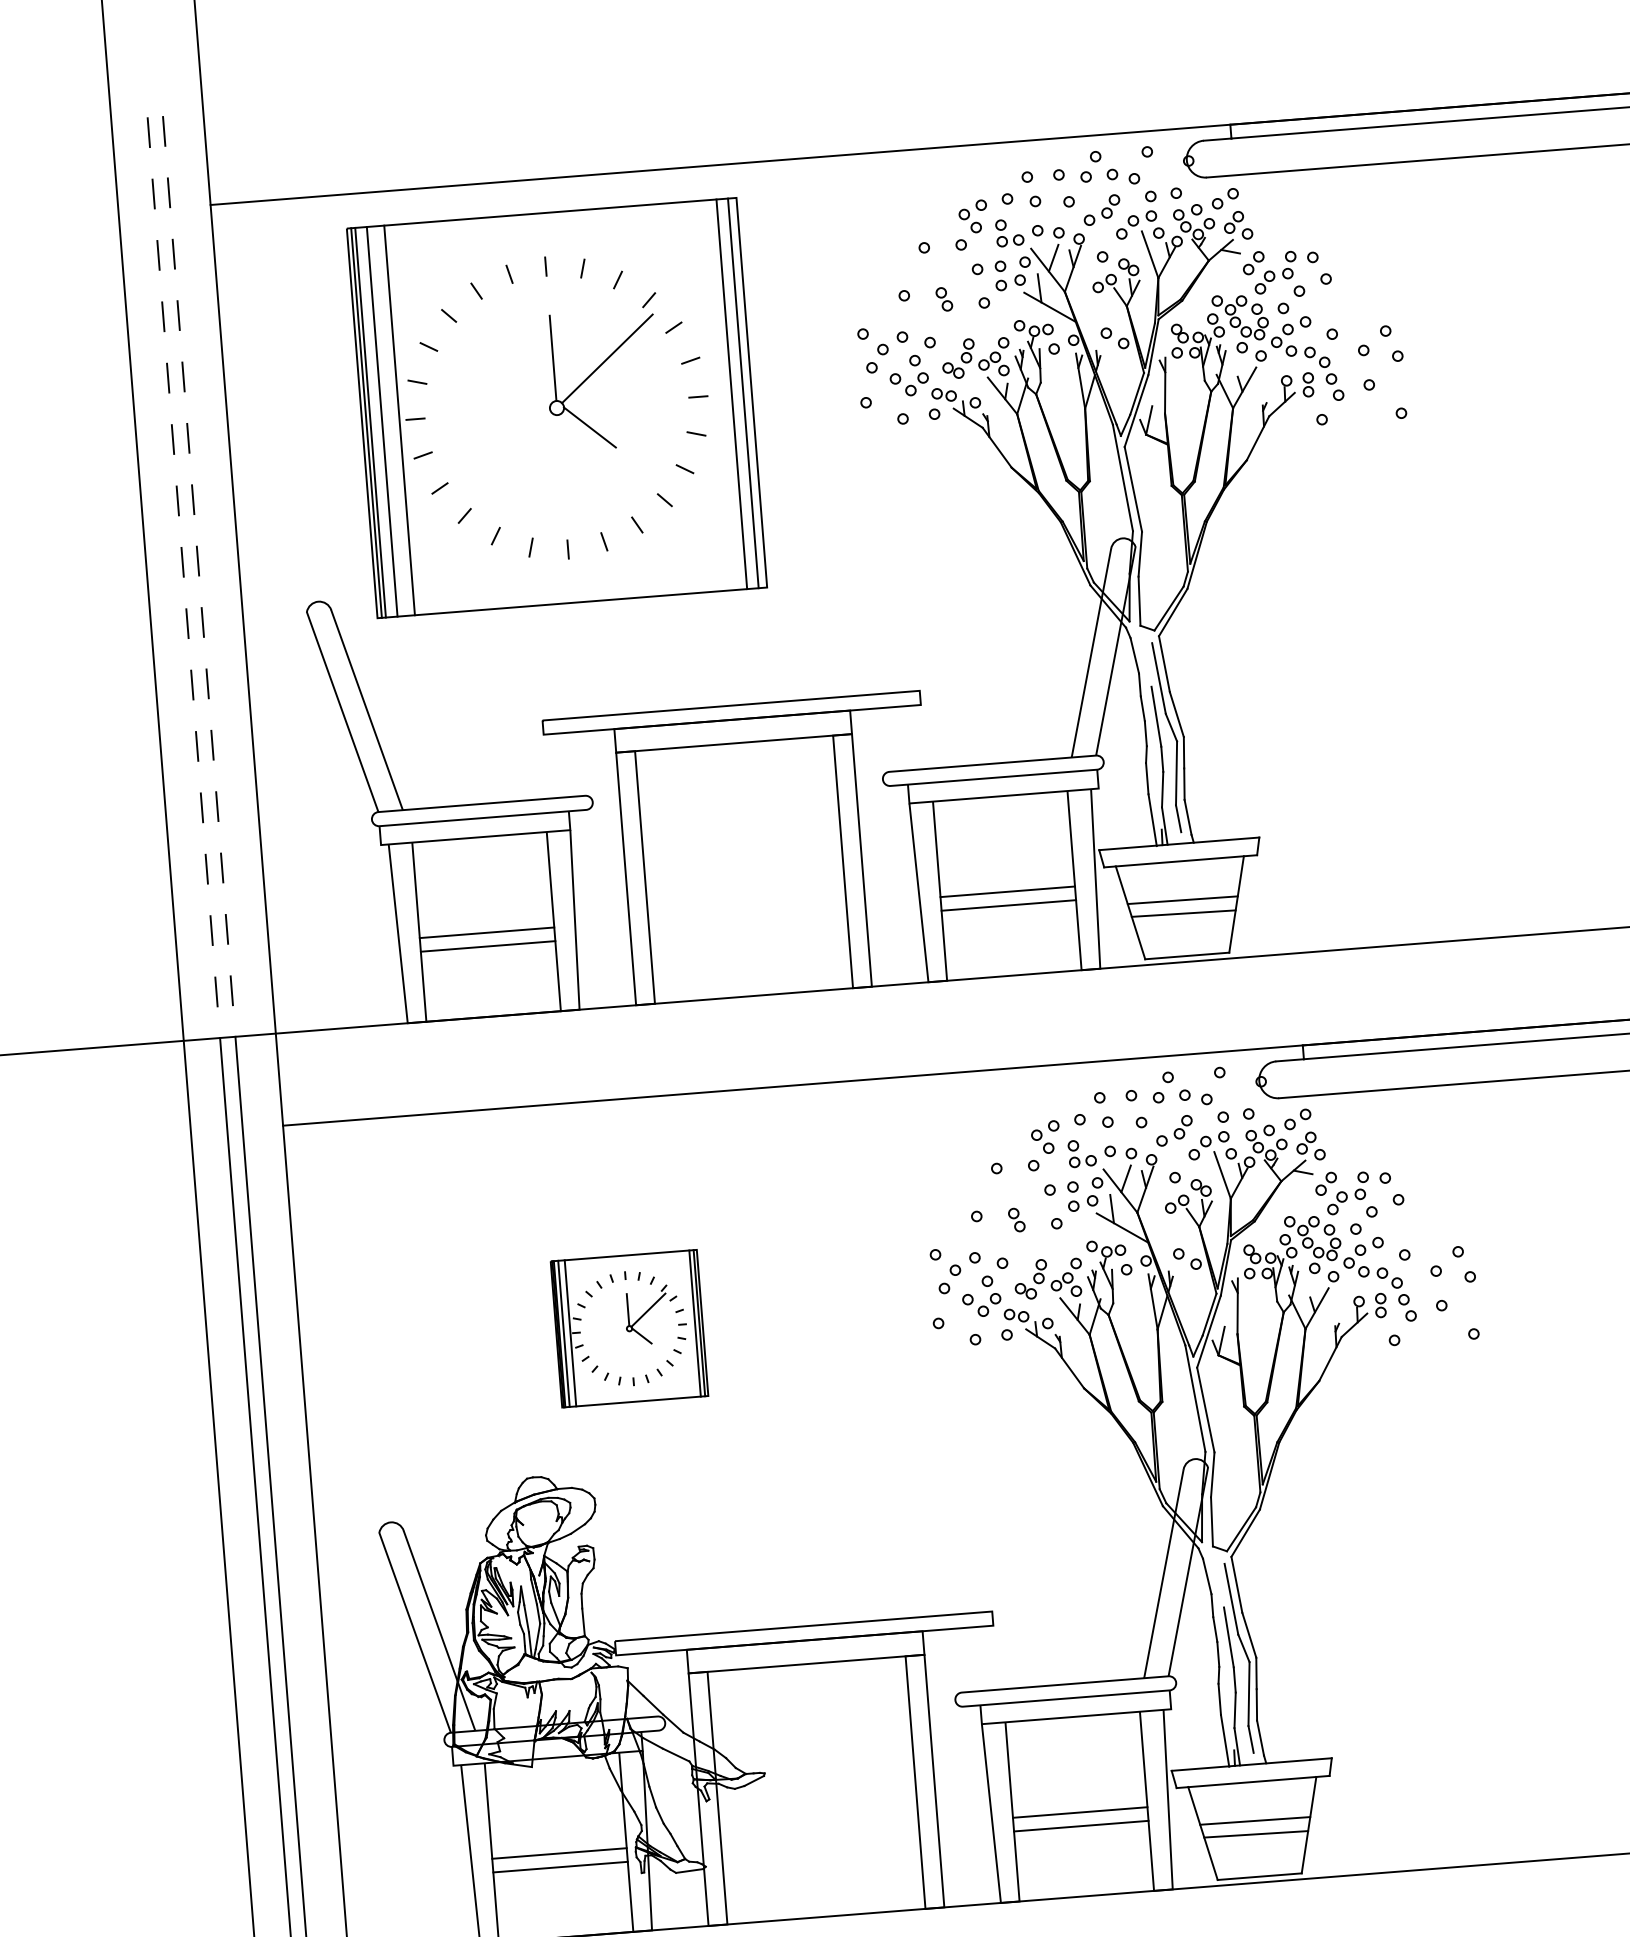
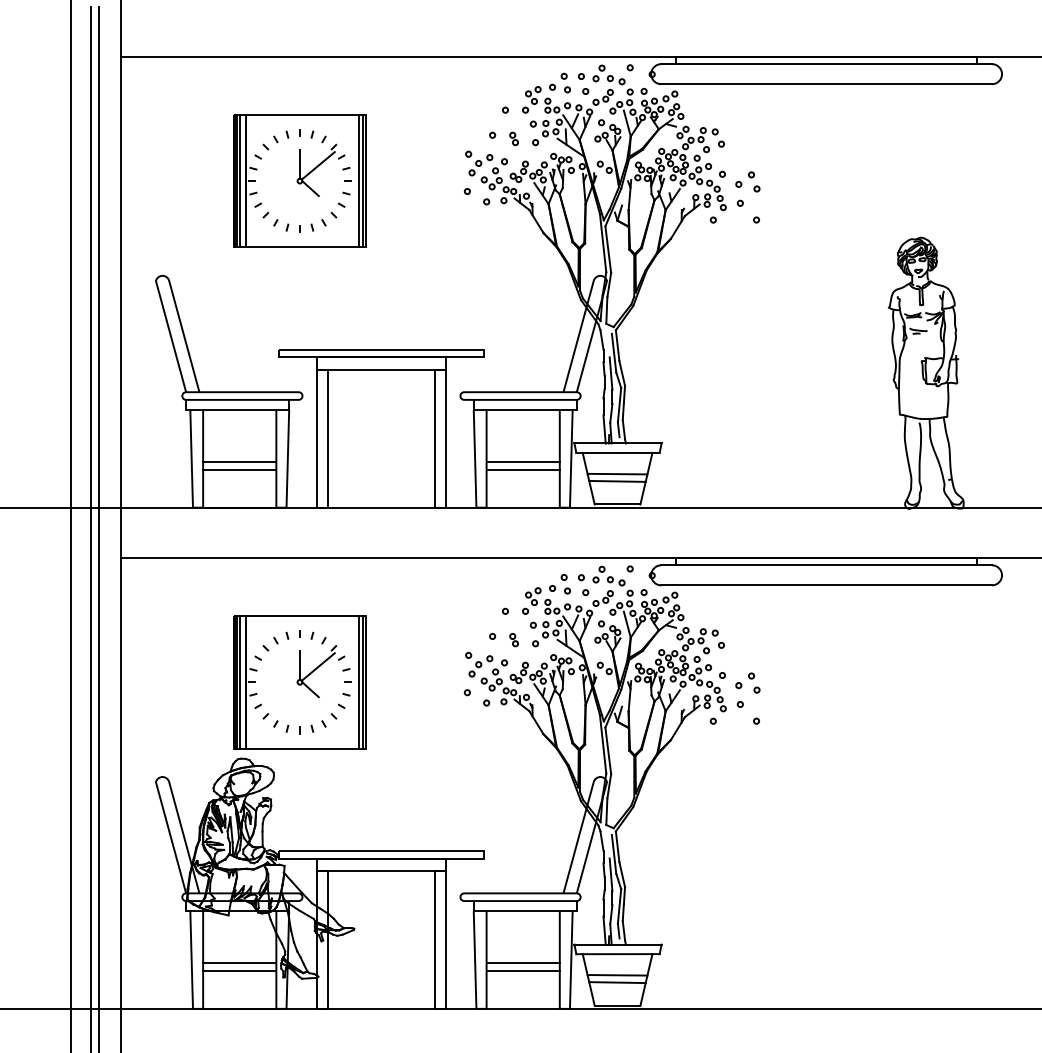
part: (556, 406) -> (299, 180), size x0.62
line: (199, 577) -> (99, 257), dashed -> solid
line: (183, 578) -> (90, 257), dashed -> solid
part: (628, 1328) -> (299, 682), size x1.67

